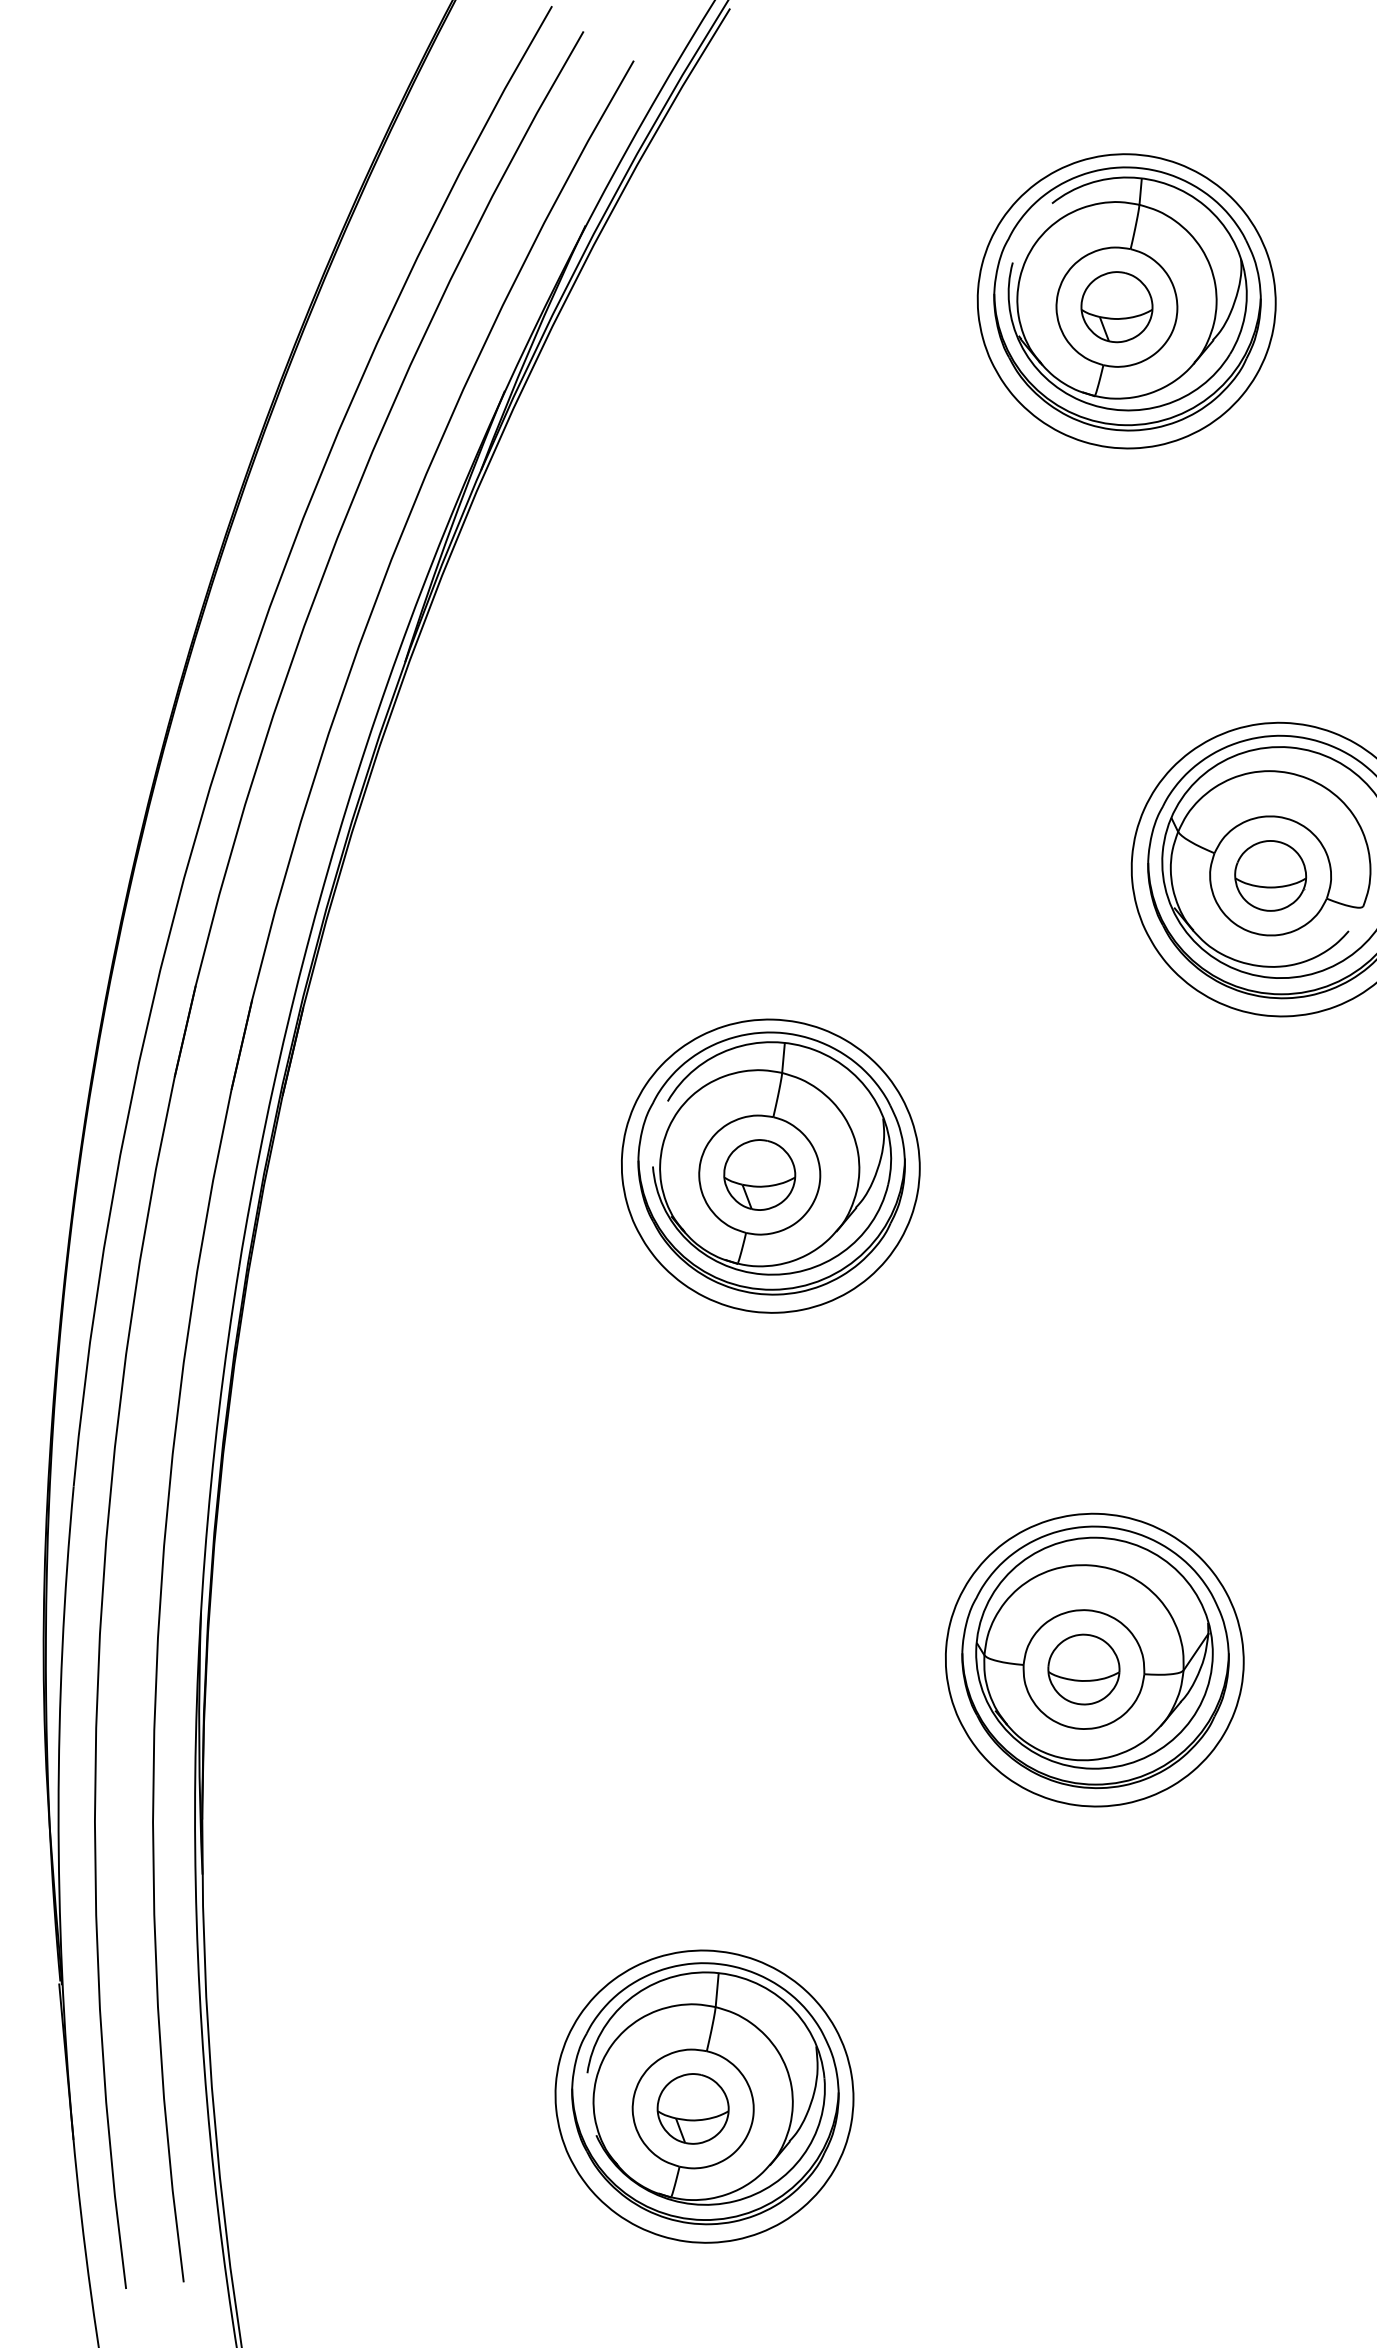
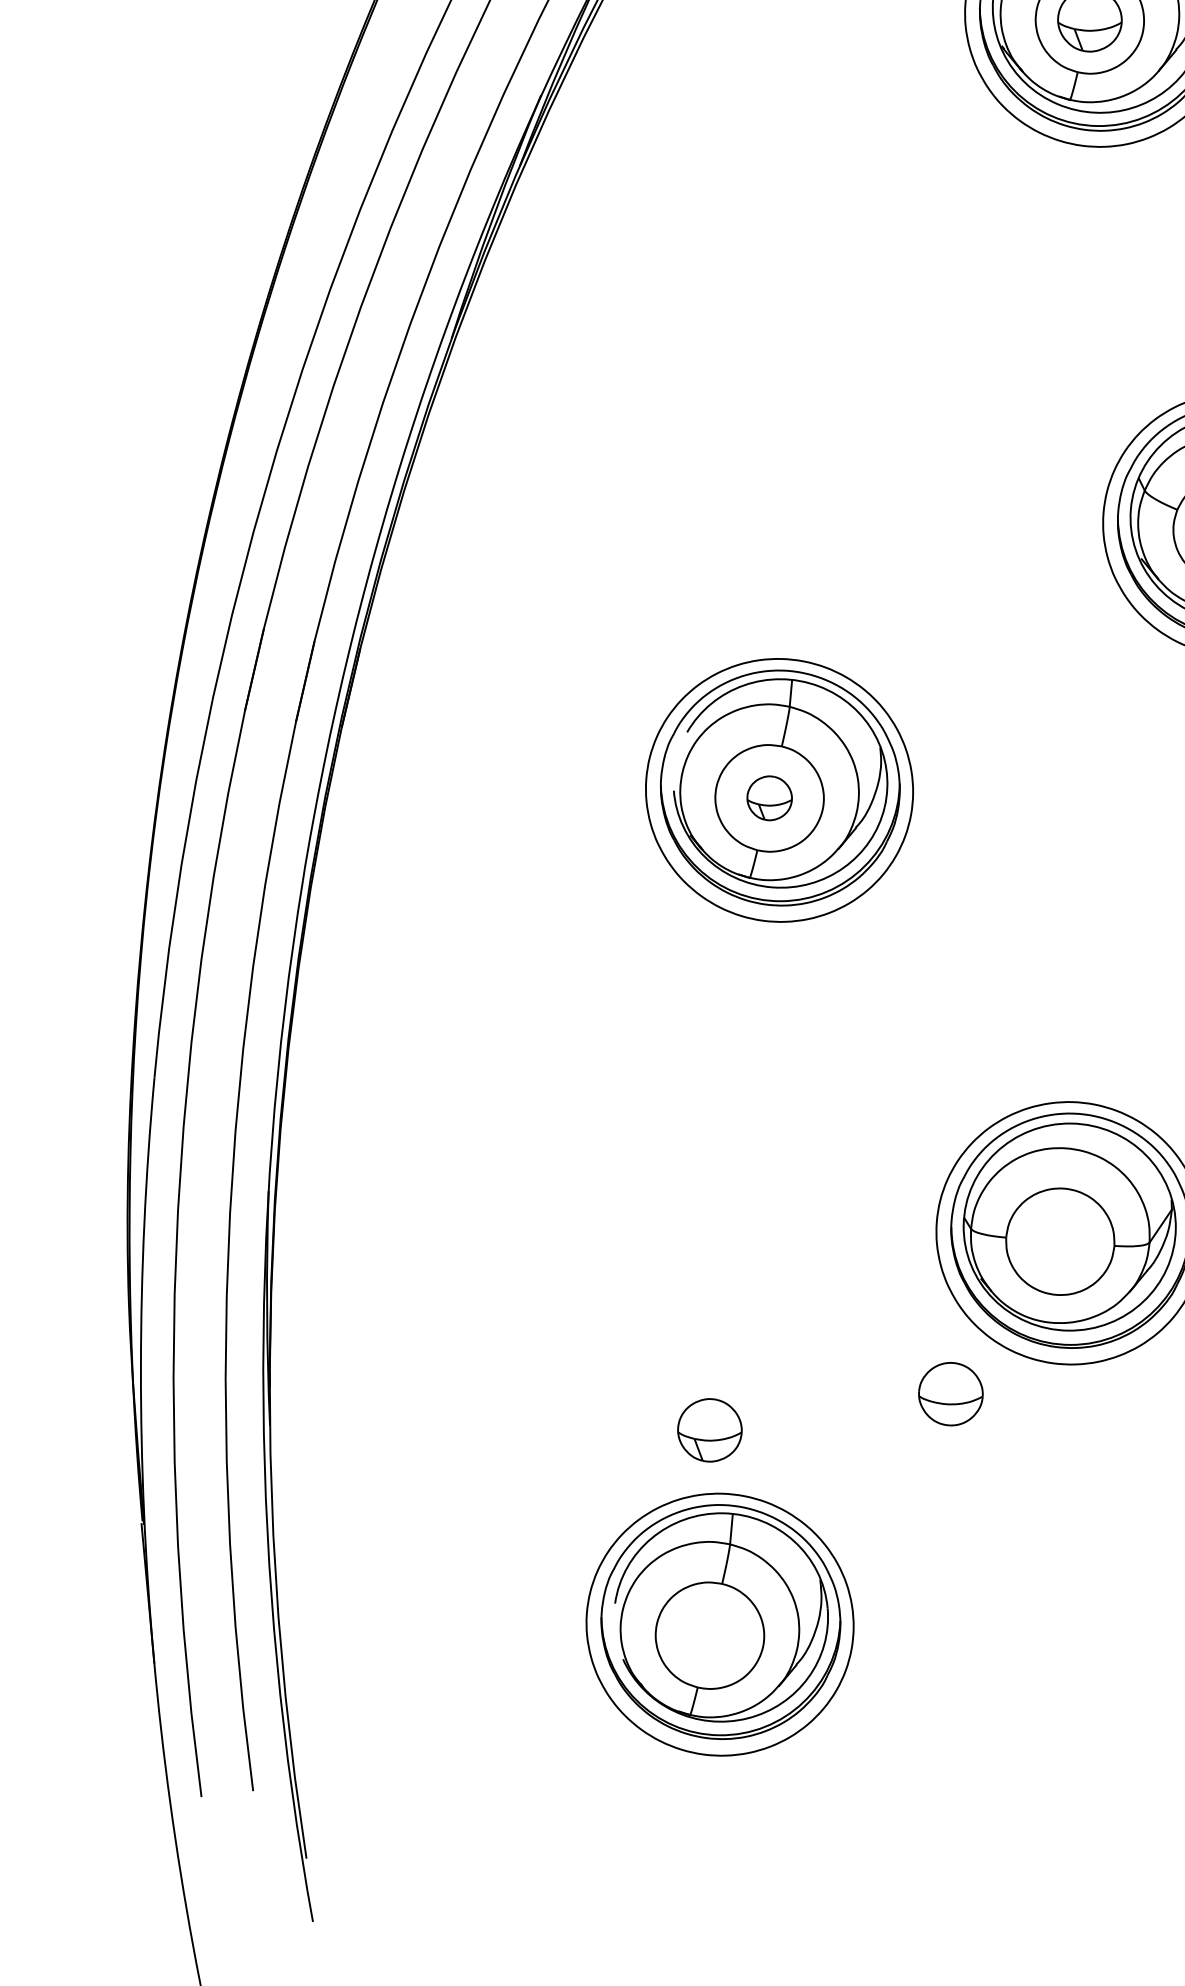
part: (759, 1174) -> (769, 797), size x0.7
part: (1083, 1669) -> (950, 1394), moved
part: (692, 2108) -> (709, 1429), moved

